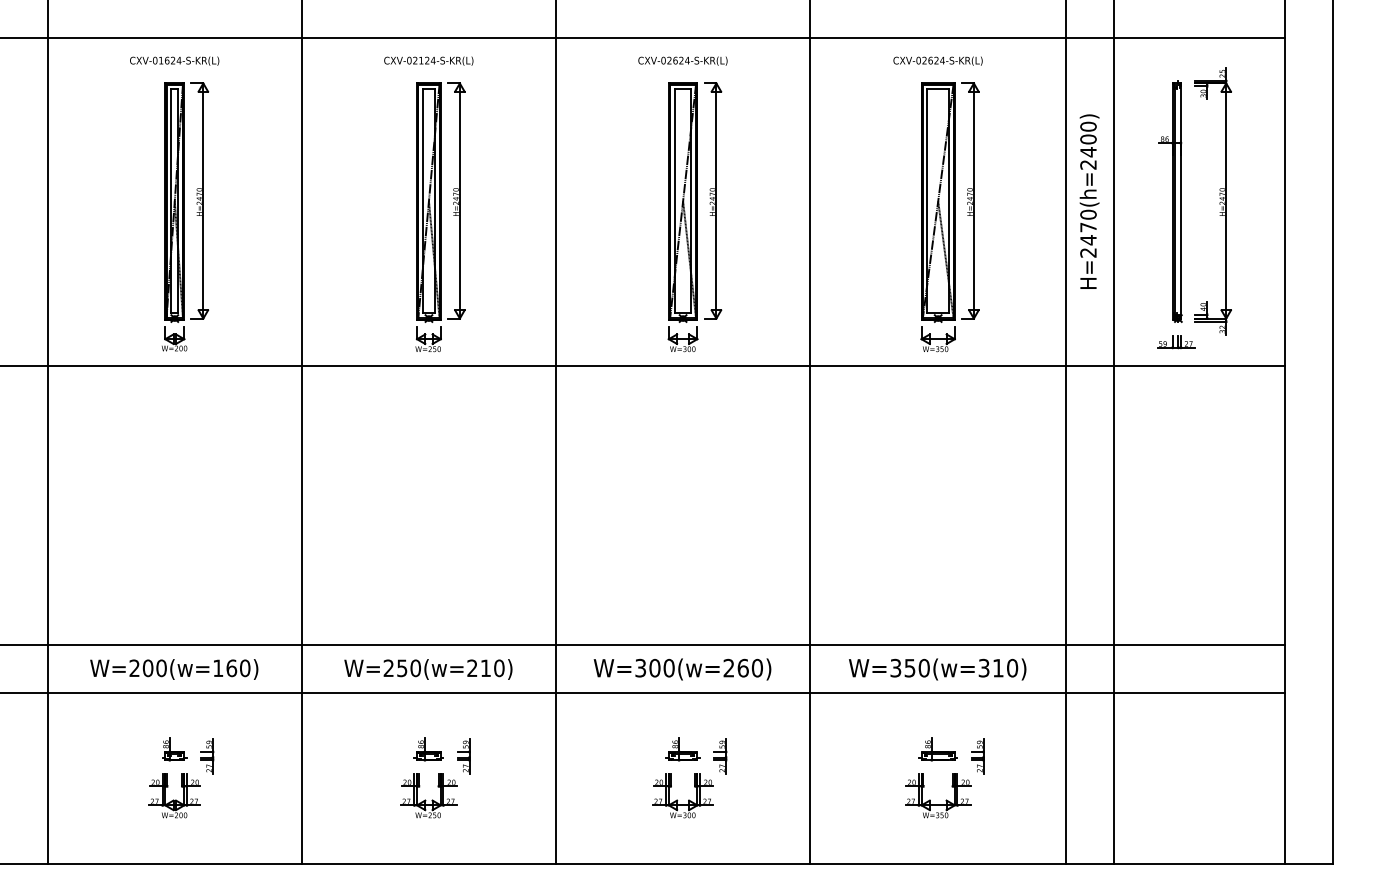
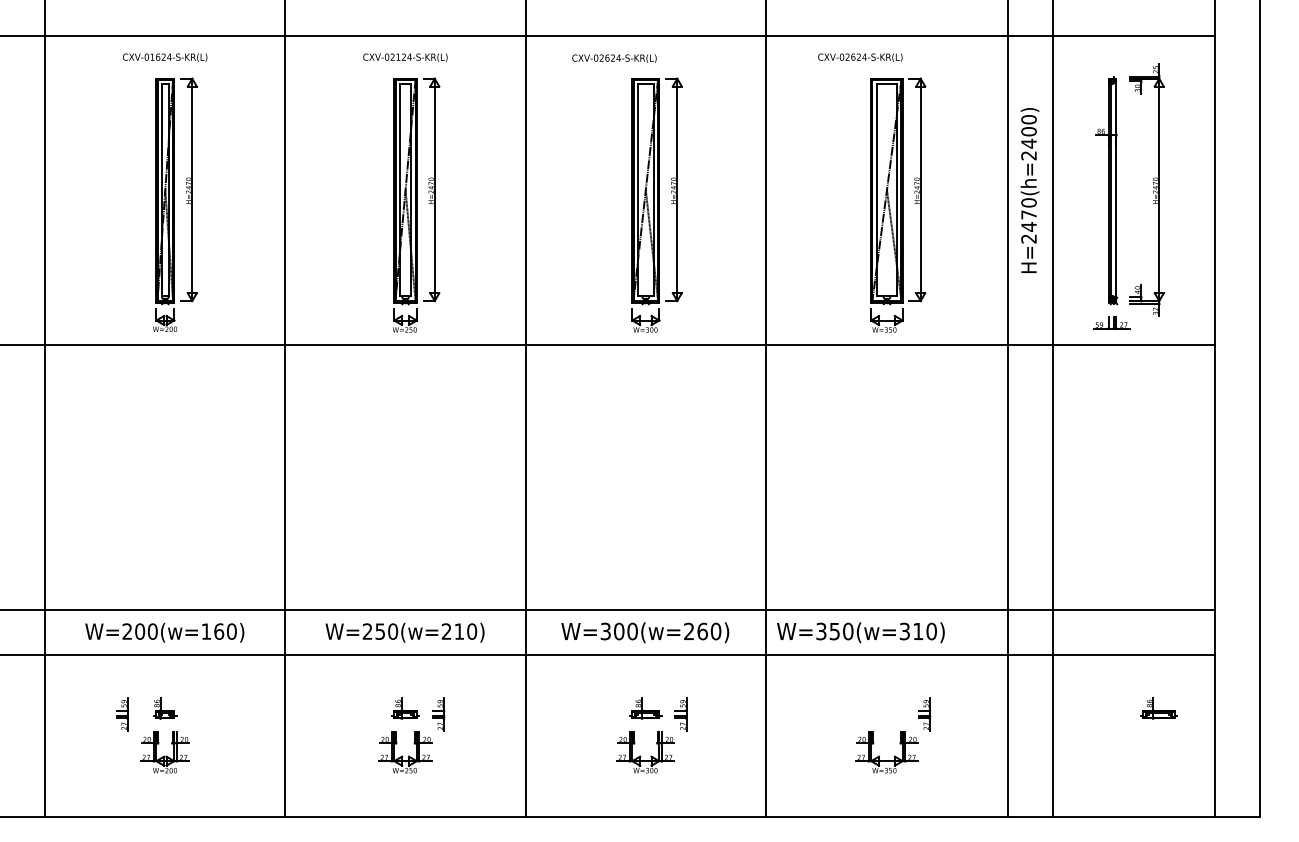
text: (682, 60) -> (614, 58), moved
text: (937, 60) -> (859, 57), moved
text: (937, 669) -> (860, 632), moved
part: (937, 749) -> (1158, 708), moved
part: (207, 756) -> (122, 714), moved

